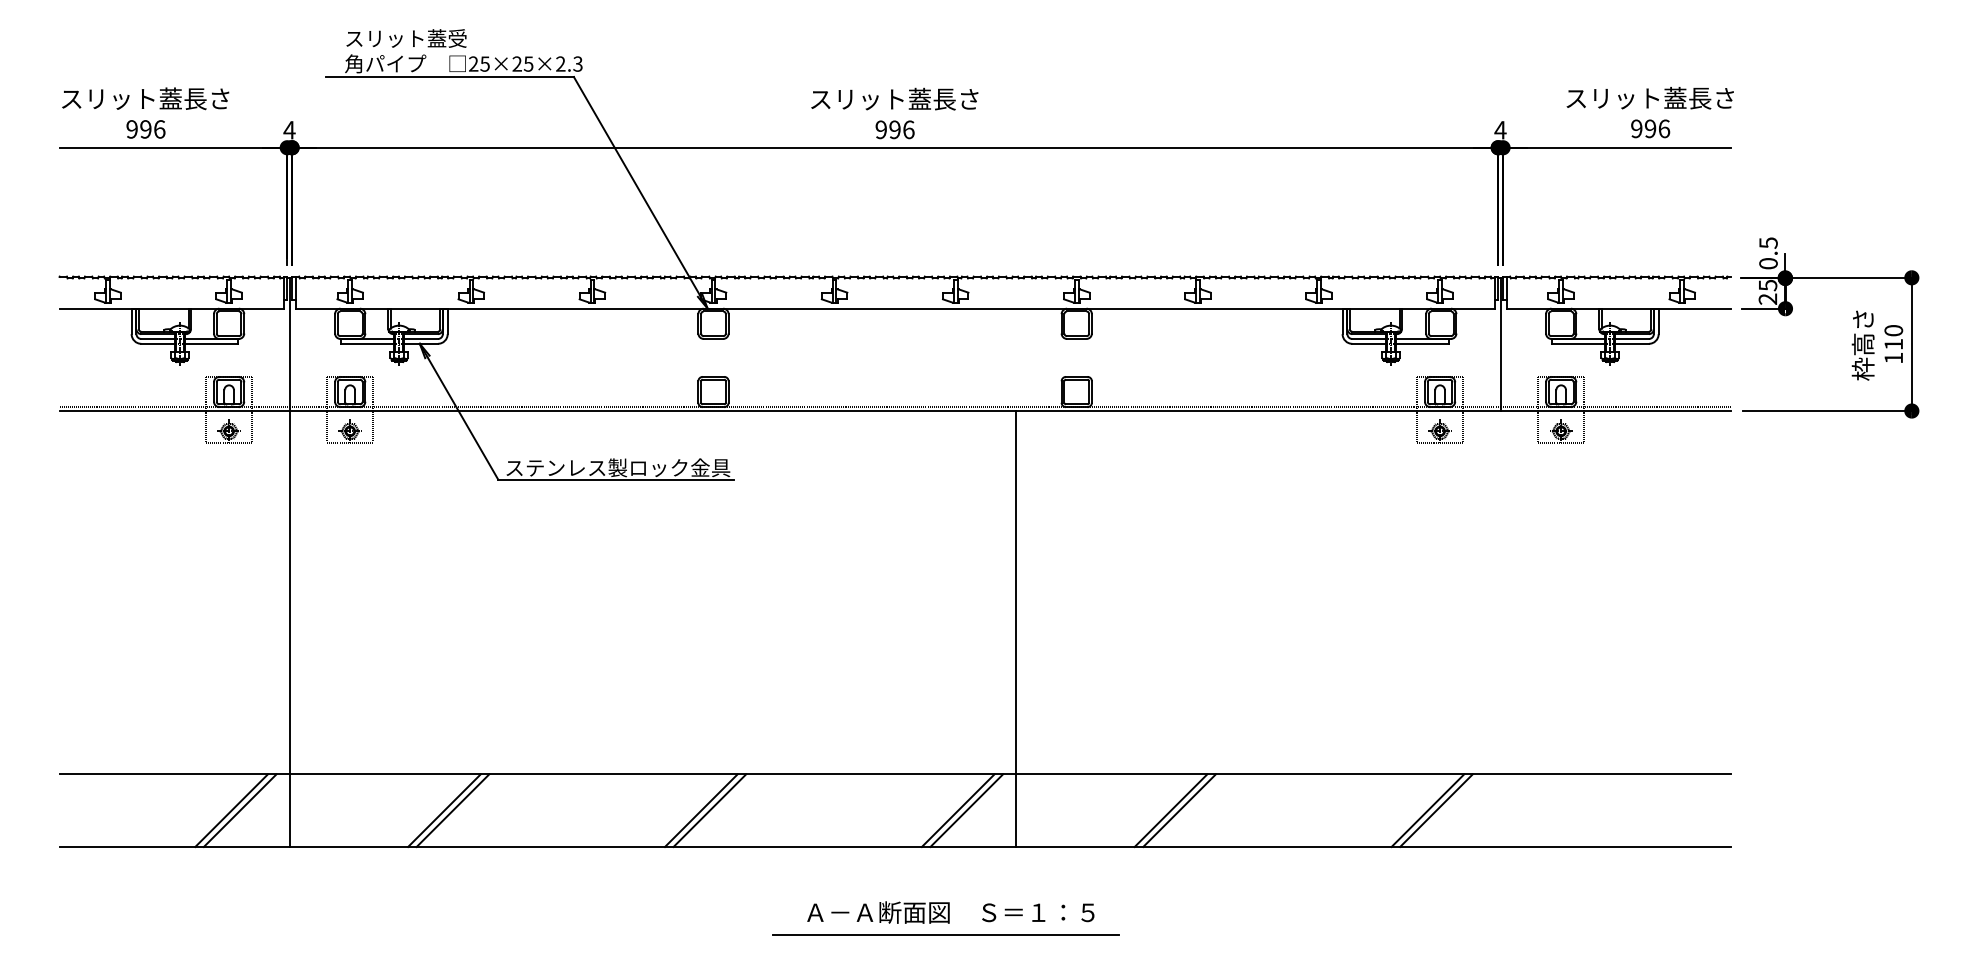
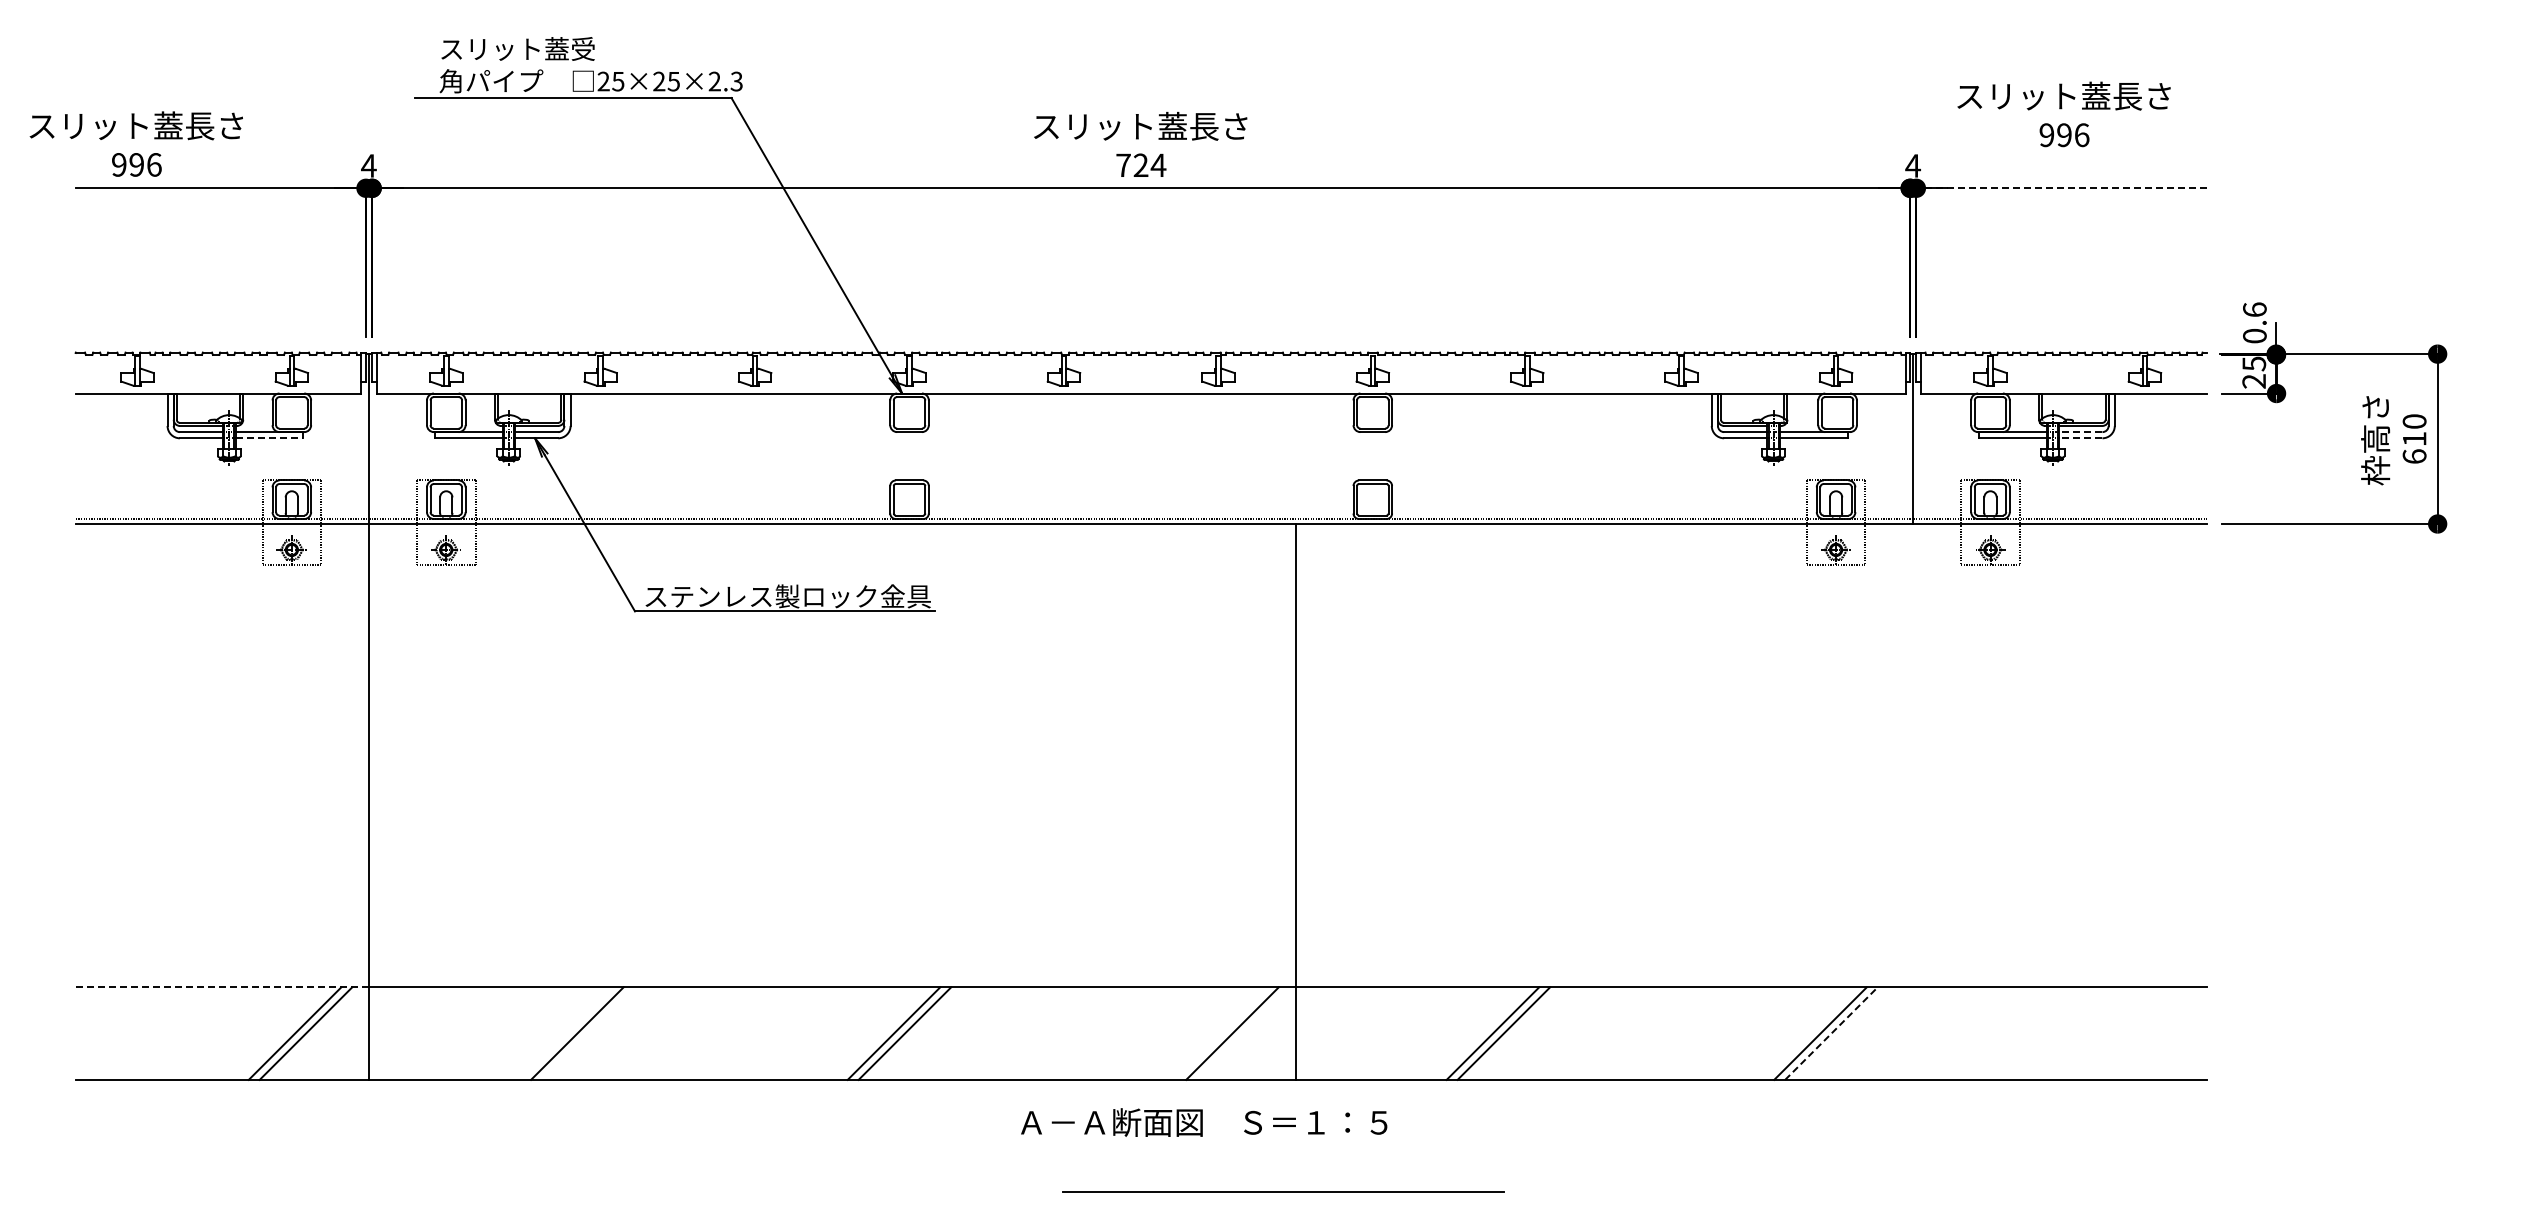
text: (144, 112) -> (135, 143), moved
text: (1649, 112) -> (2063, 114), moved
text: (895, 129) -> (1141, 165), 996 -> 724
line: (1616, 147) -> (2060, 188), solid -> dashed
text: (1768, 242) -> (2254, 309), 0.5 -> 0.6
line: (1631, 339) -> (2080, 432), solid -> dashed
line: (211, 343) -> (269, 438), solid -> dashed
line: (1631, 343) -> (2080, 438), solid -> dashed
text: (1893, 358) -> (2414, 456), 110 -> 610
line: (174, 774) -> (222, 987), solid -> dashed
line: (444, 810) -> (566, 1033), removed
line: (958, 810) -> (1221, 1033), removed
line: (1436, 810) -> (1831, 1033), solid -> dashed
text: (951, 912) -> (1204, 1122), moved
line: (946, 934) -> (1283, 1191), moved

